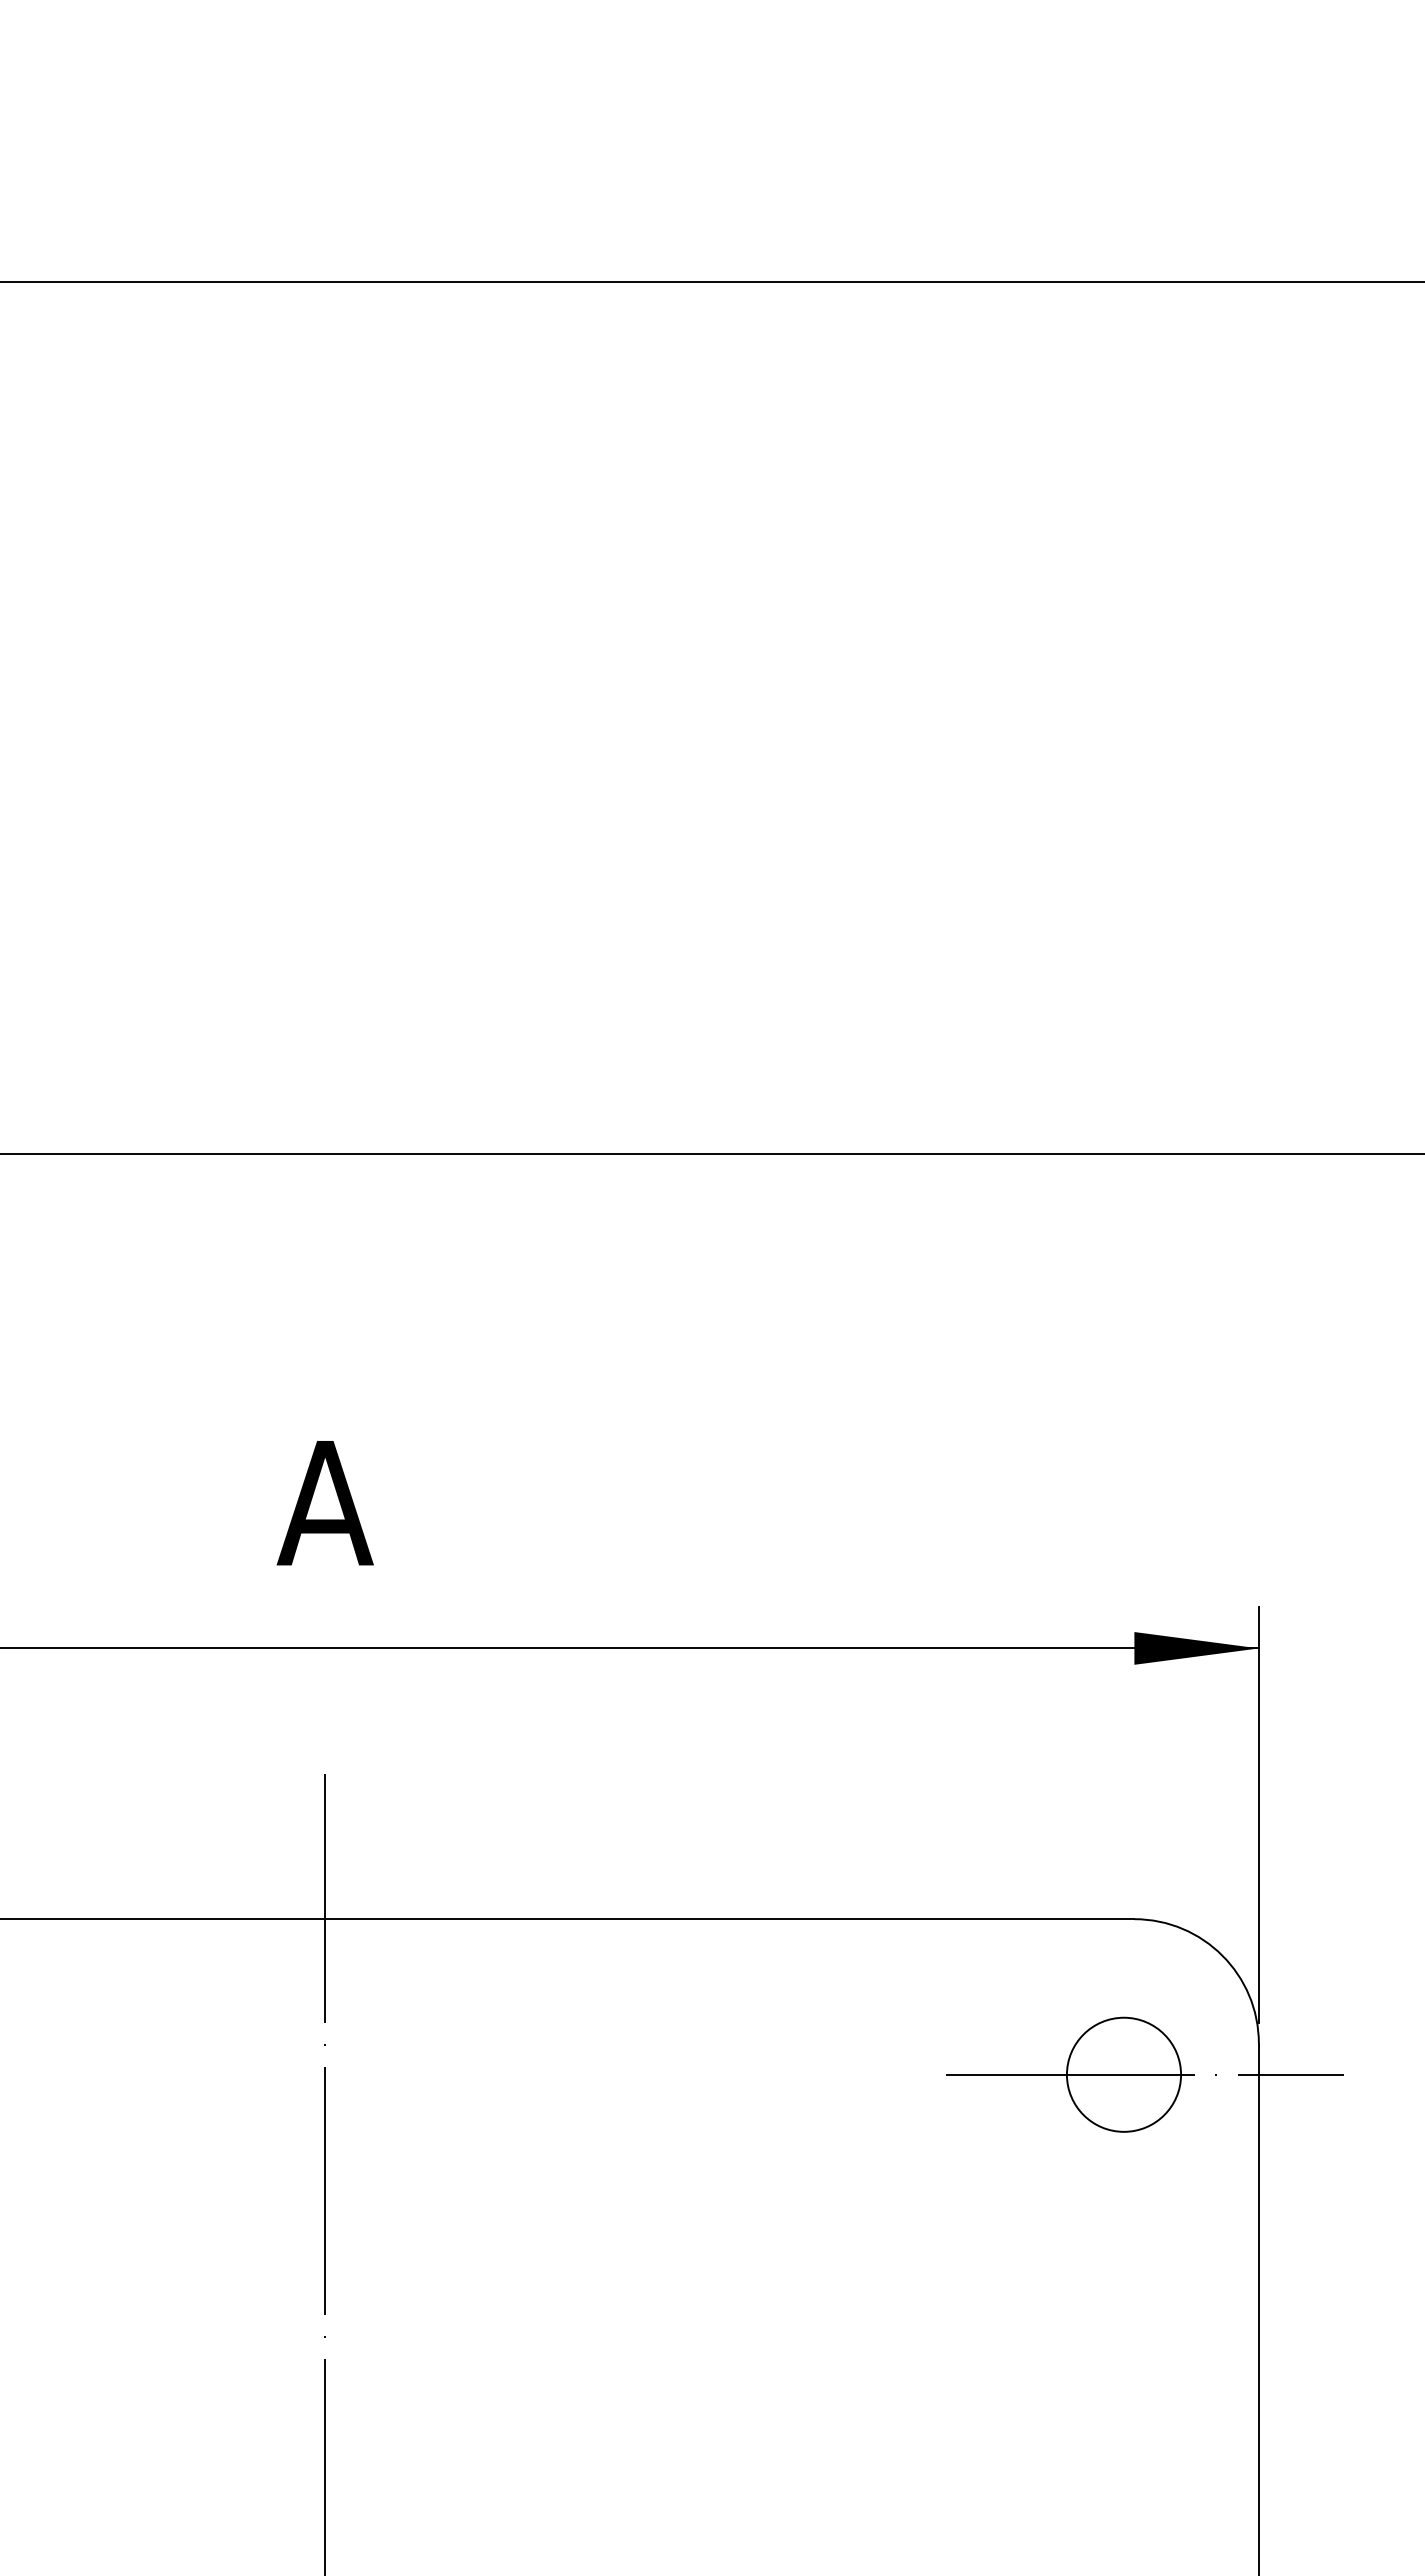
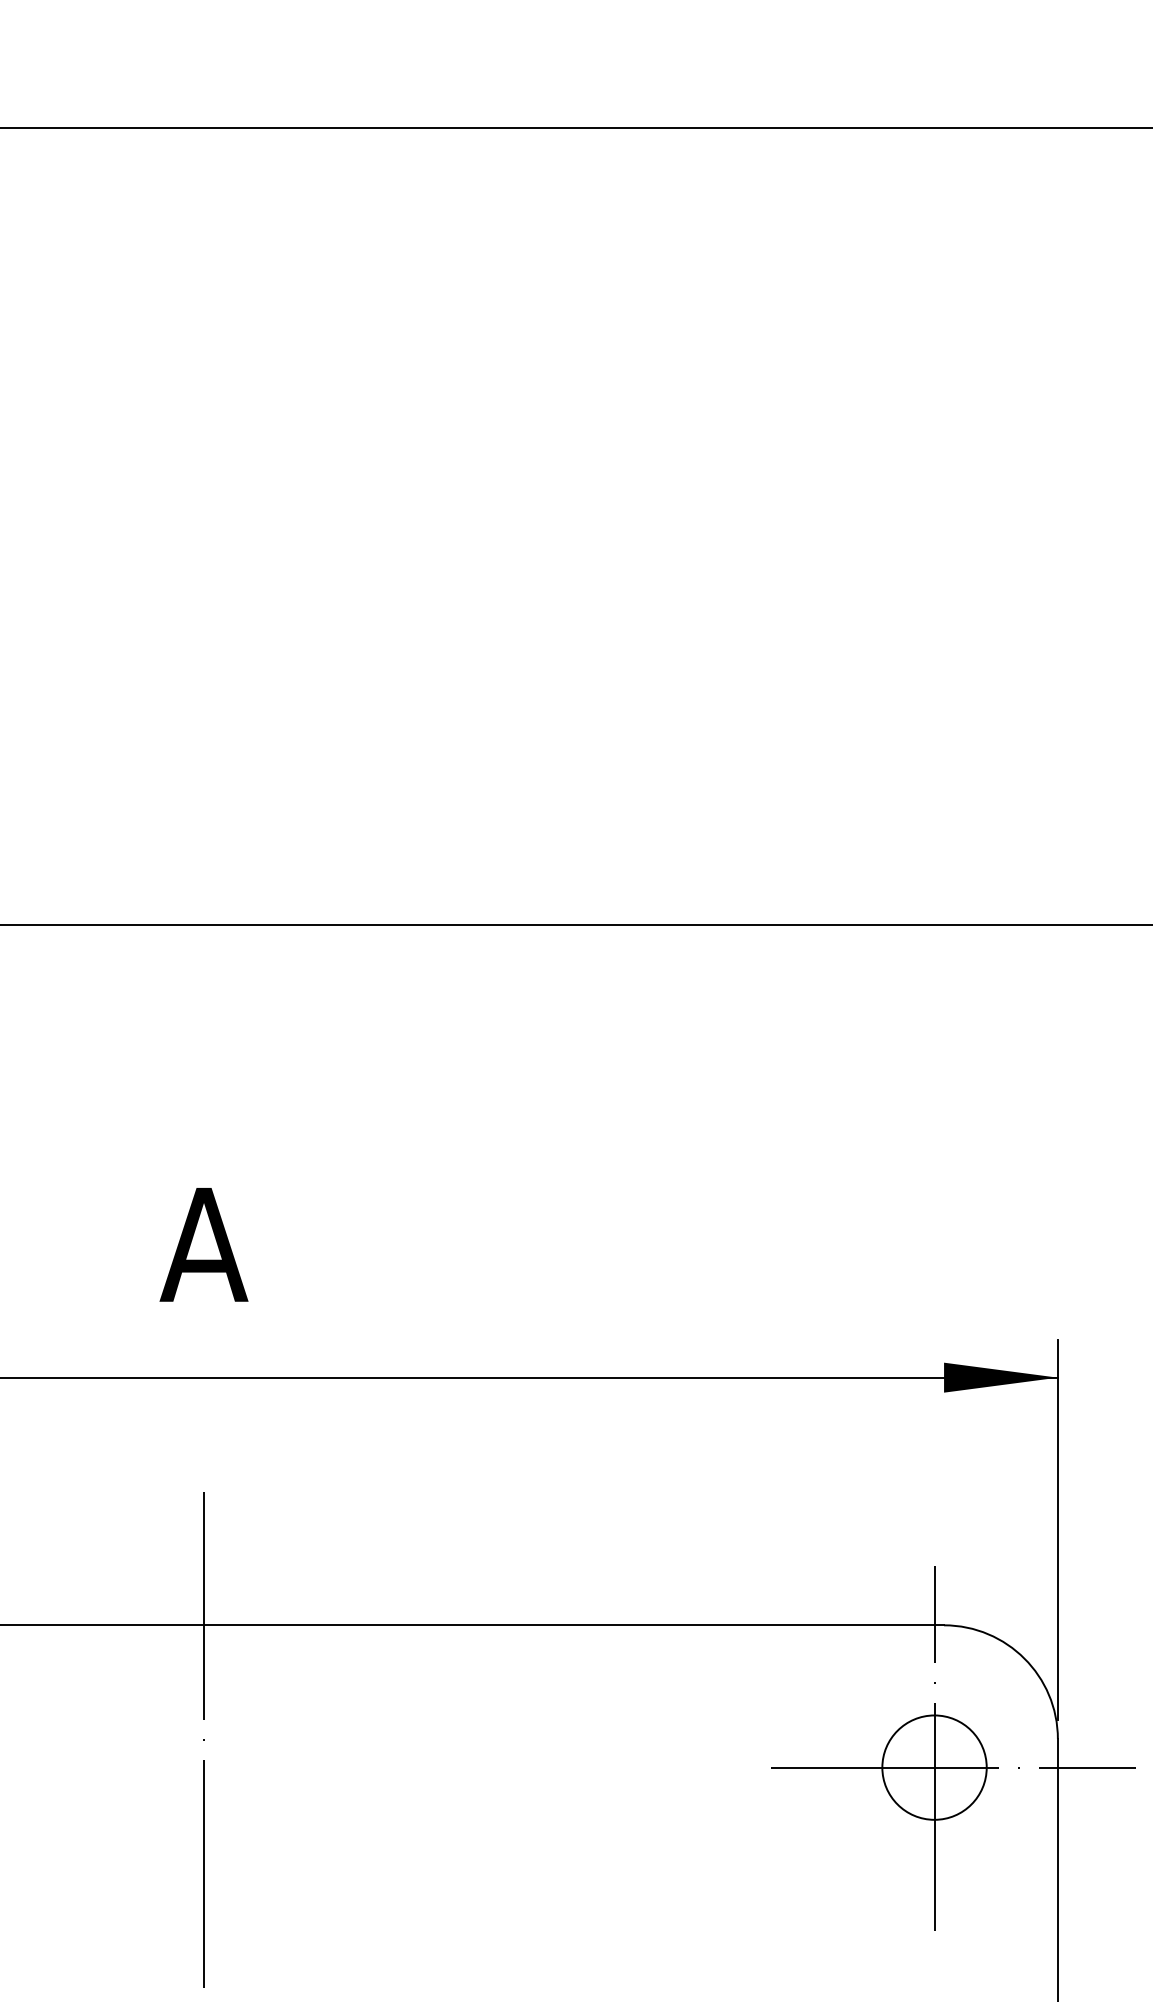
line: (1124, 2053) -> (934, 1748), added

